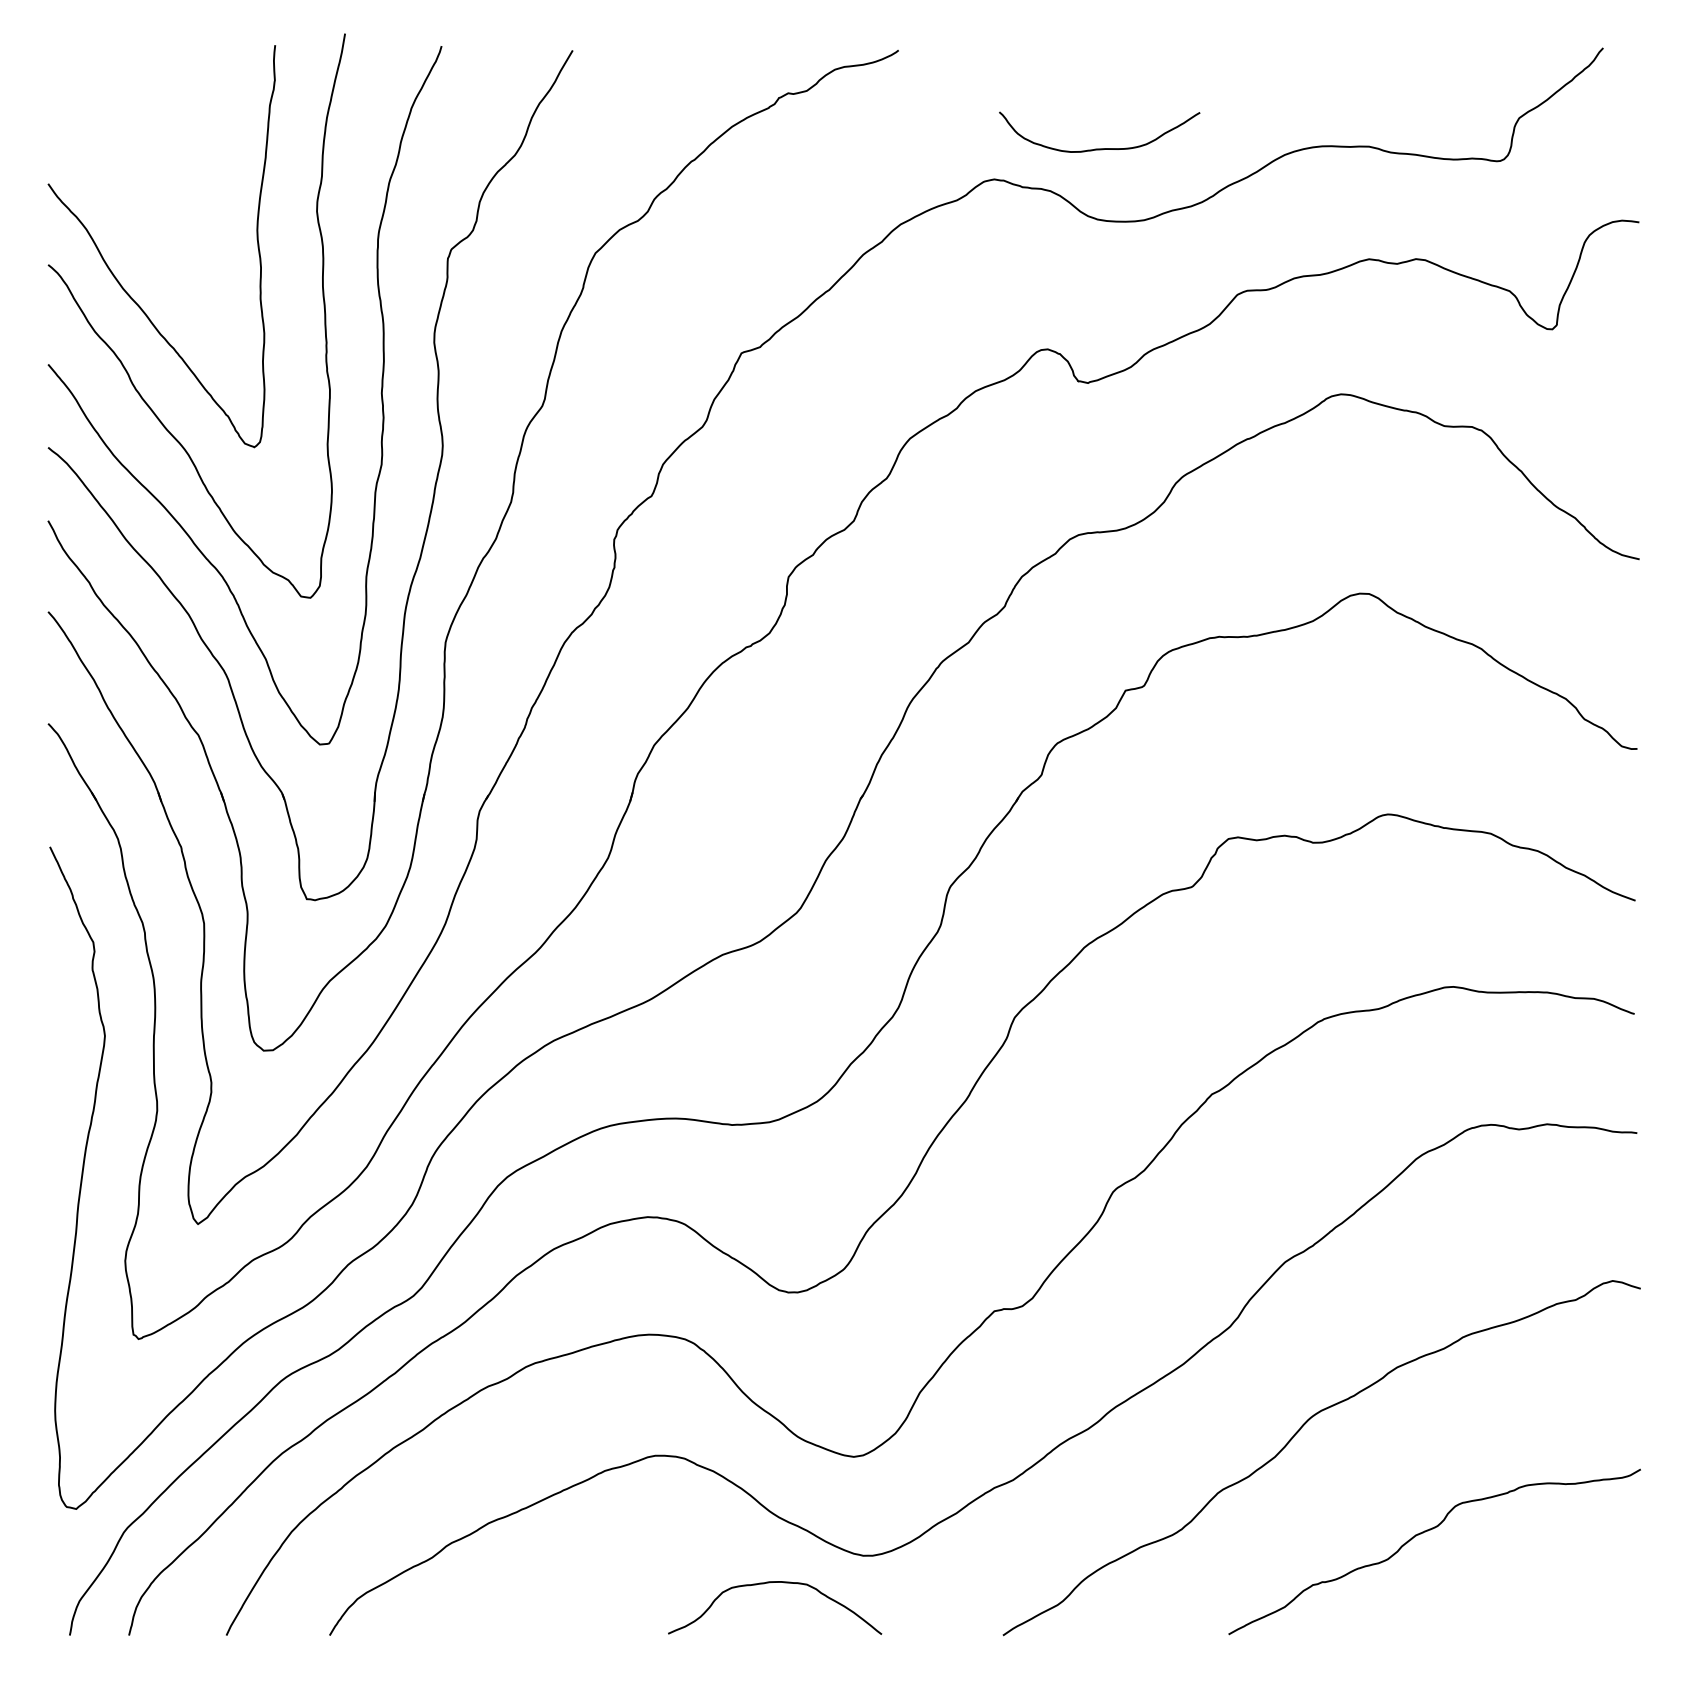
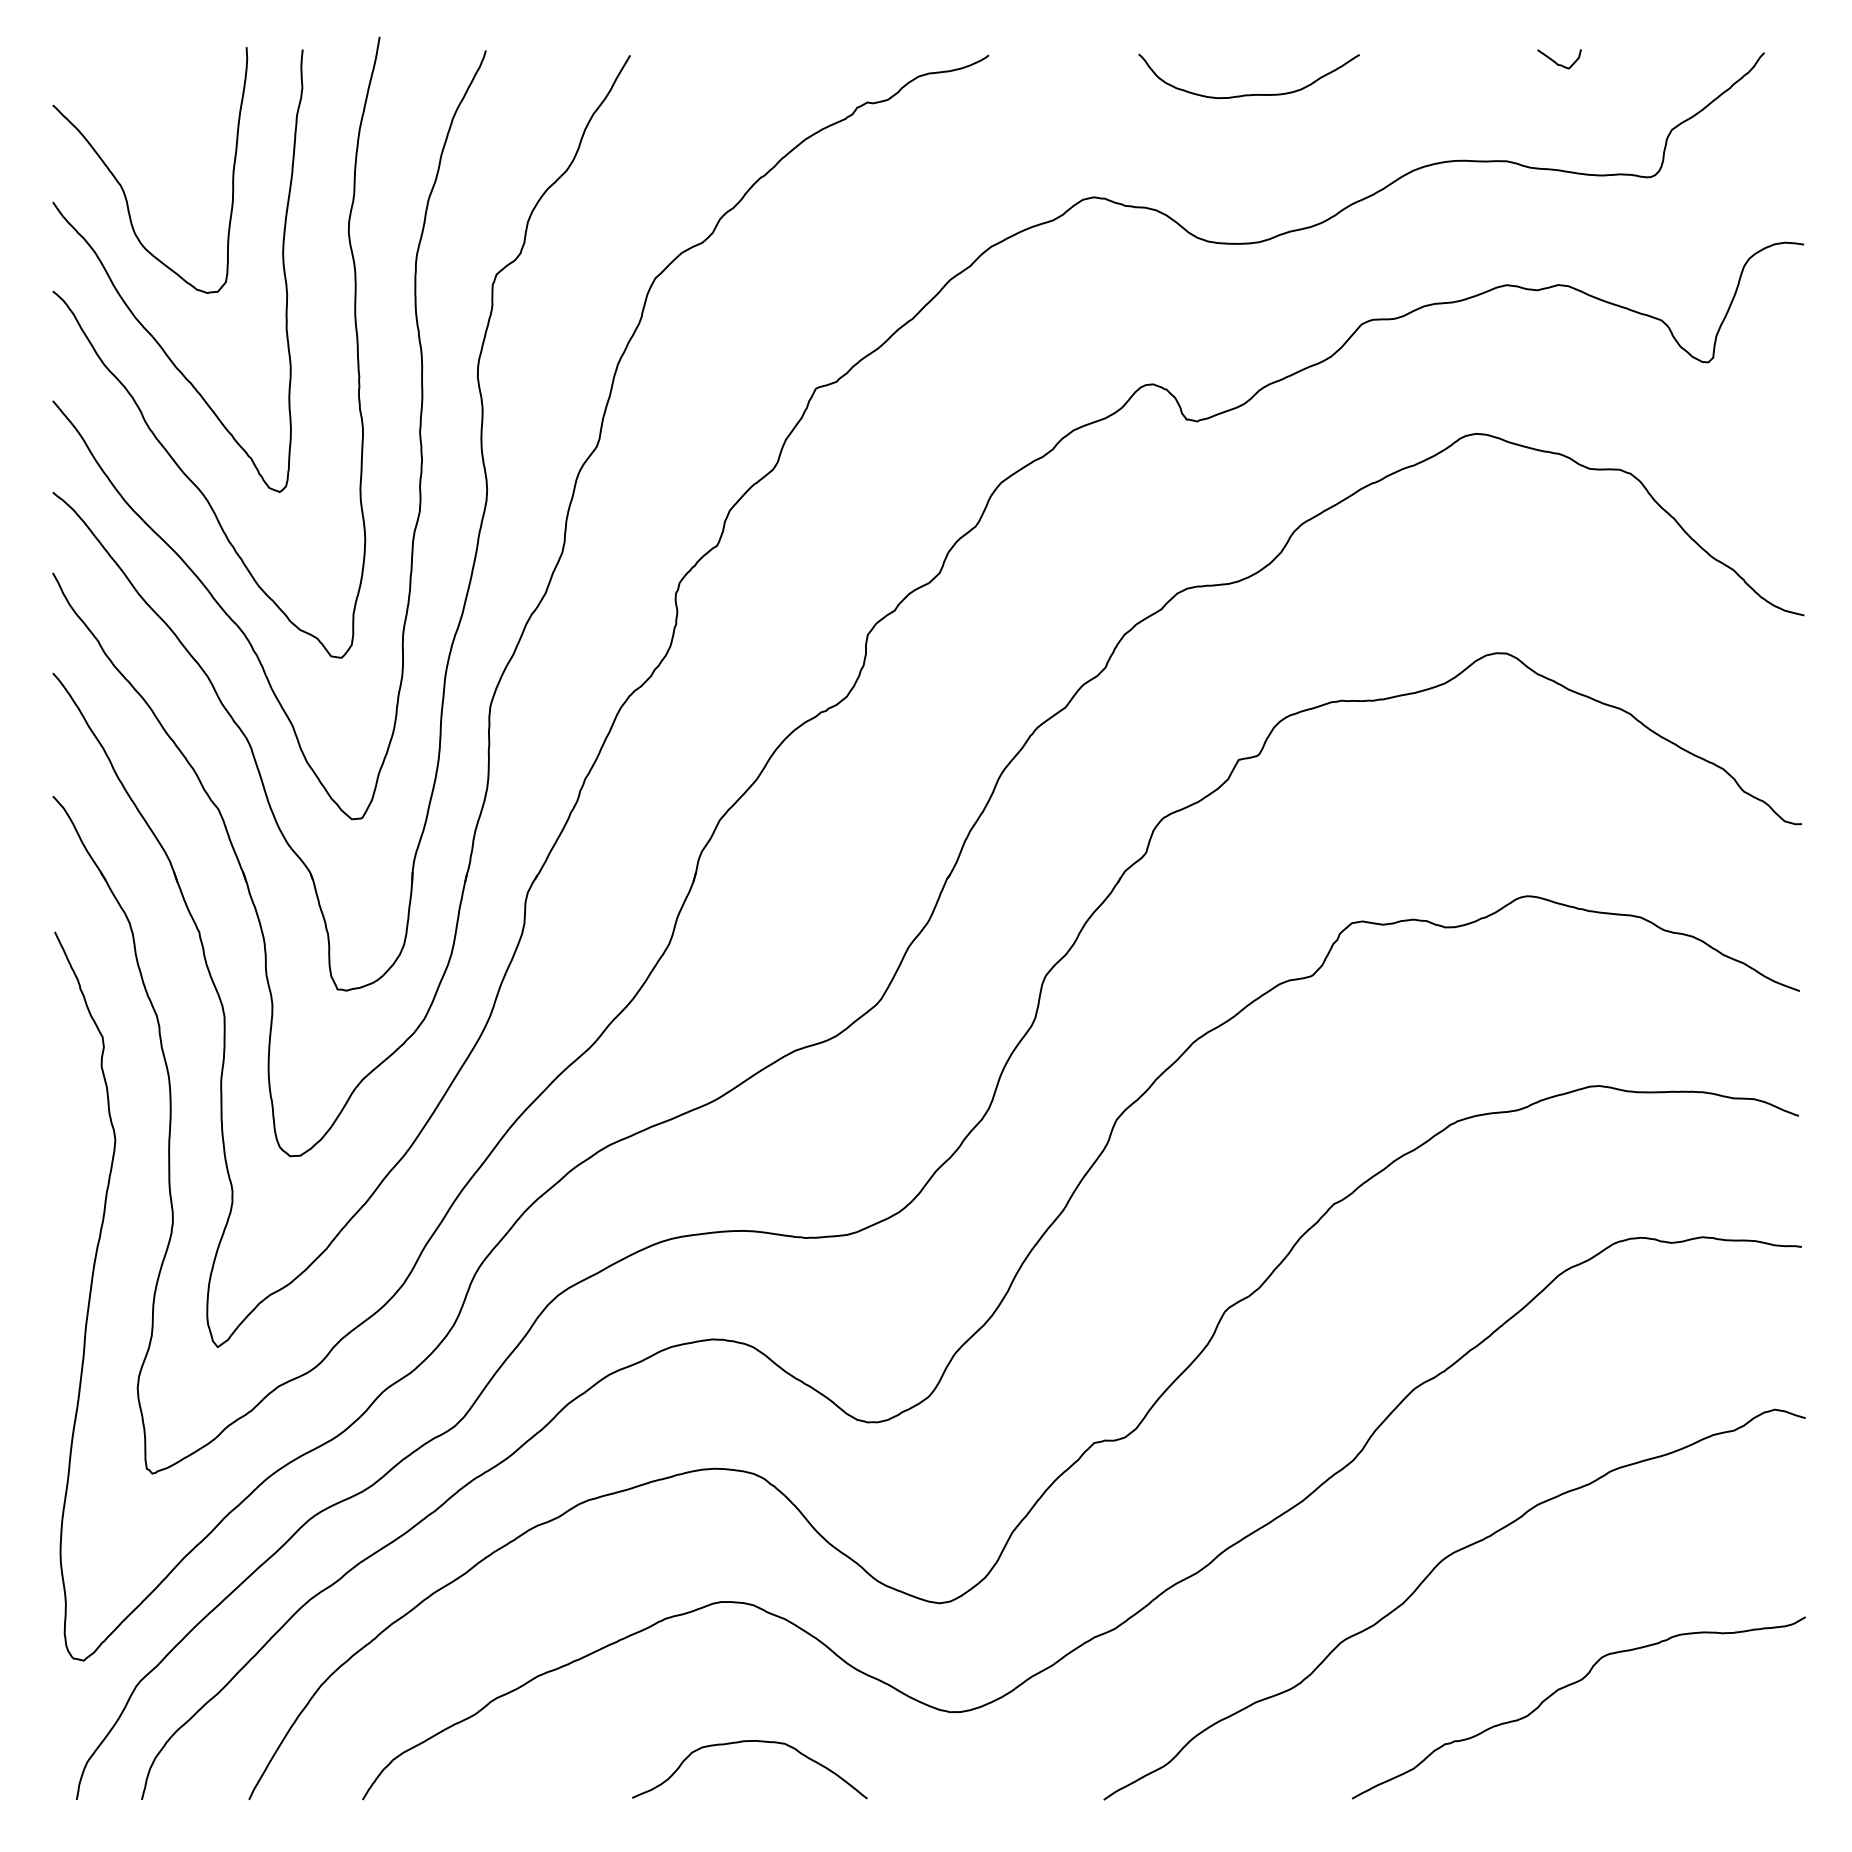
curve: (1416, 57) -> (1558, 63), added
curve: (1099, 148) -> (1248, 94), moved
curve: (110, 167) -> (121, 184), added
curve: (770, 1583) -> (744, 1742), moved

